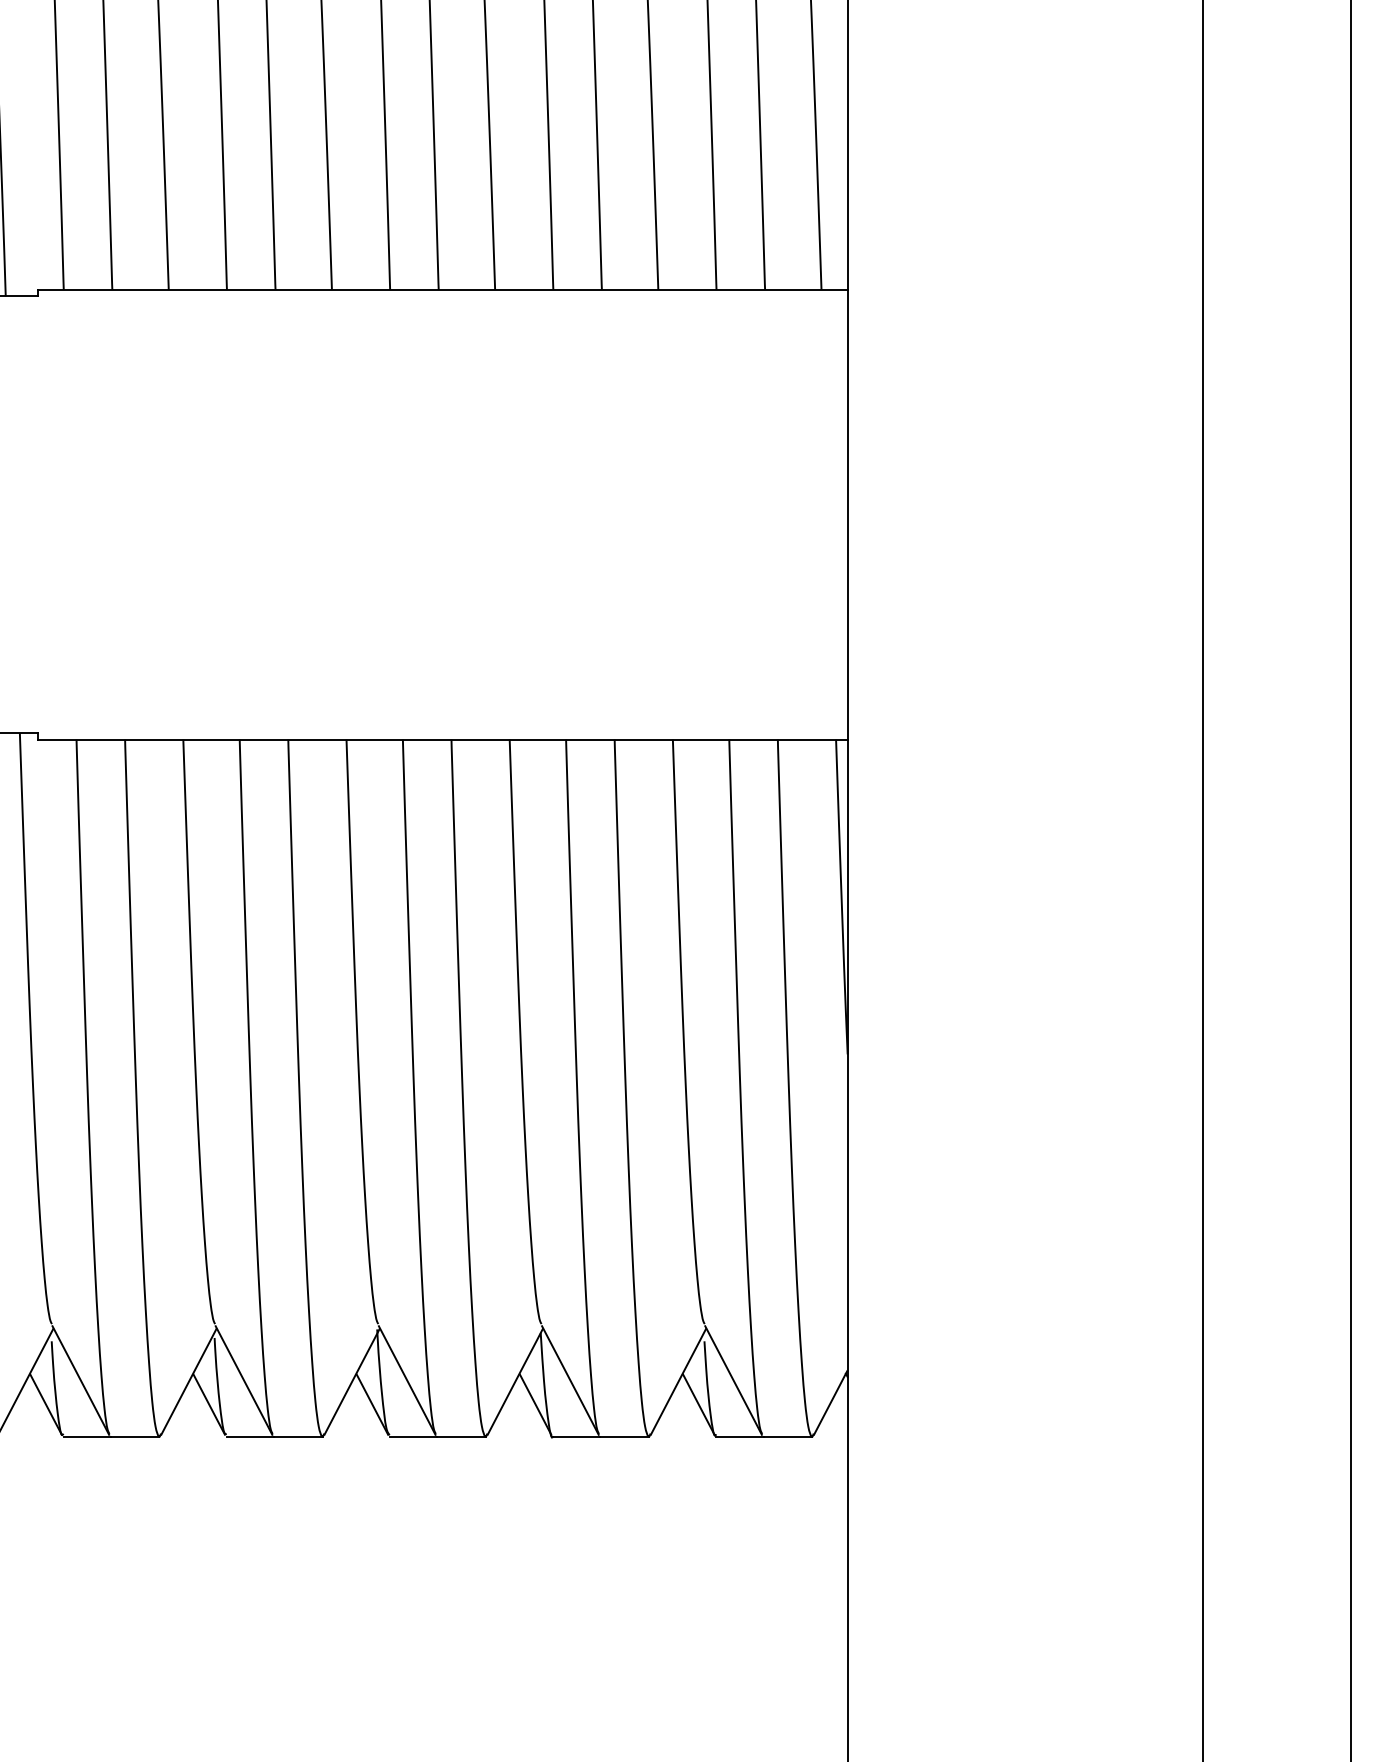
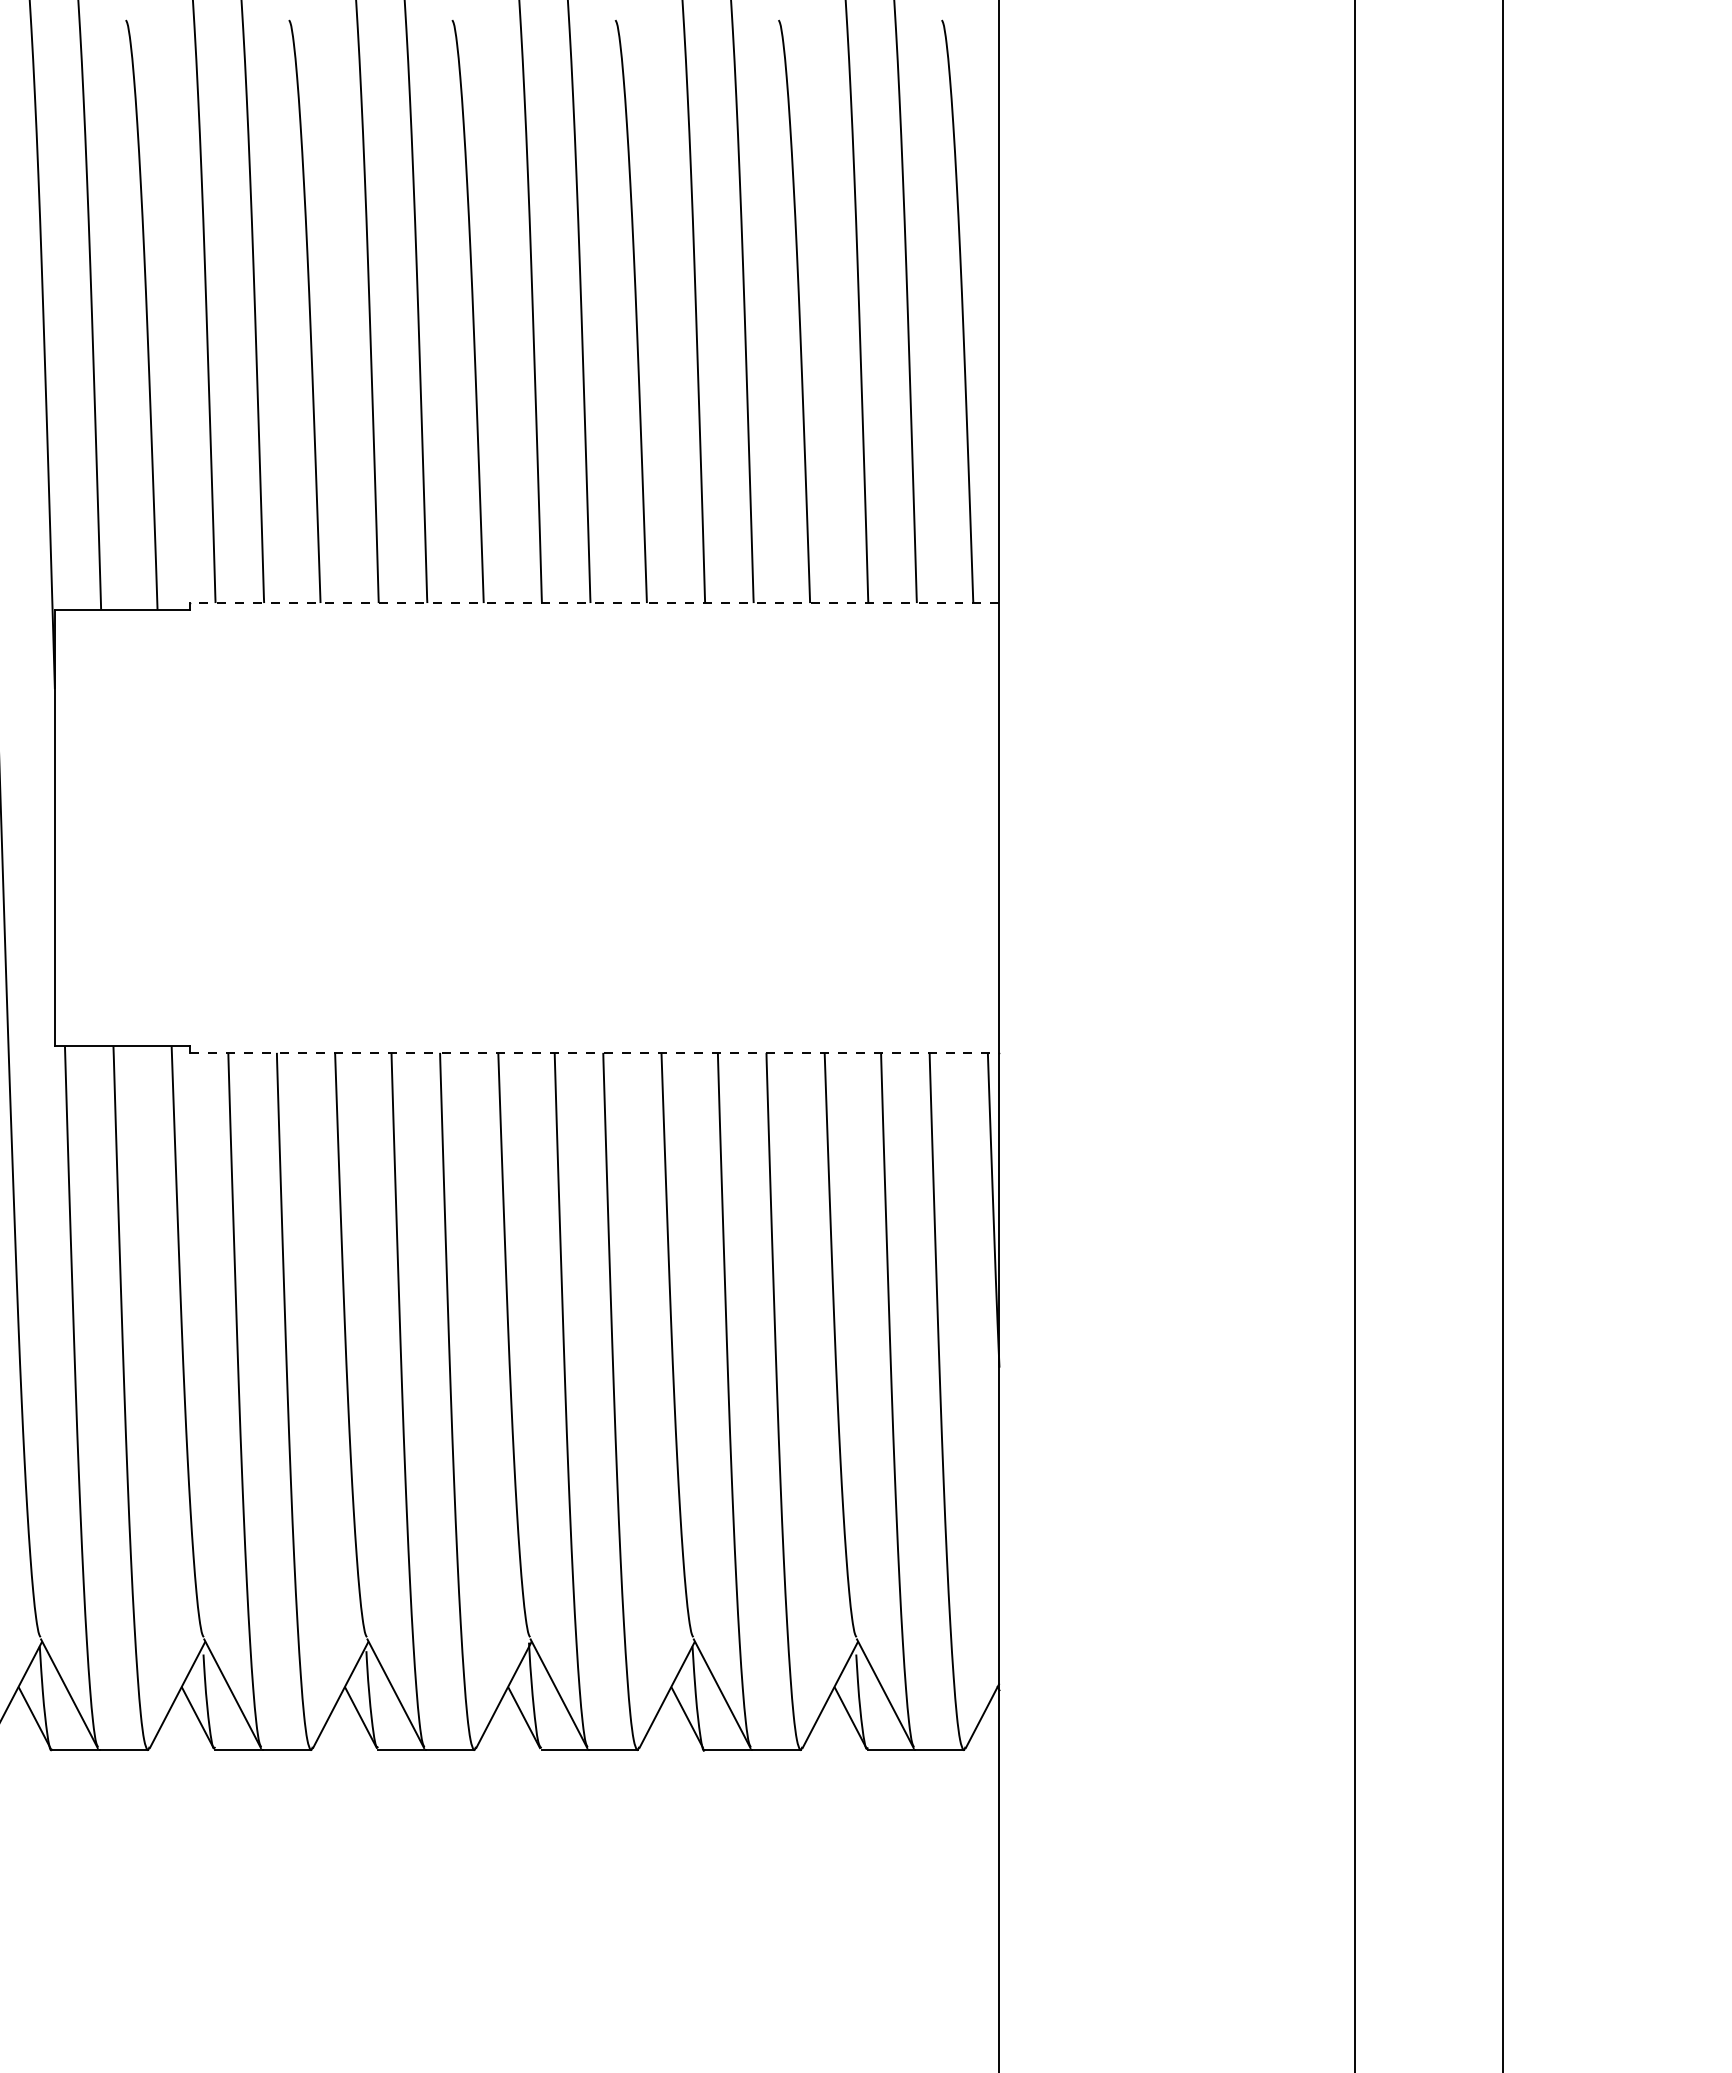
line: (442, 290) -> (594, 603), solid -> dashed
line: (442, 739) -> (594, 1052), solid -> dashed

